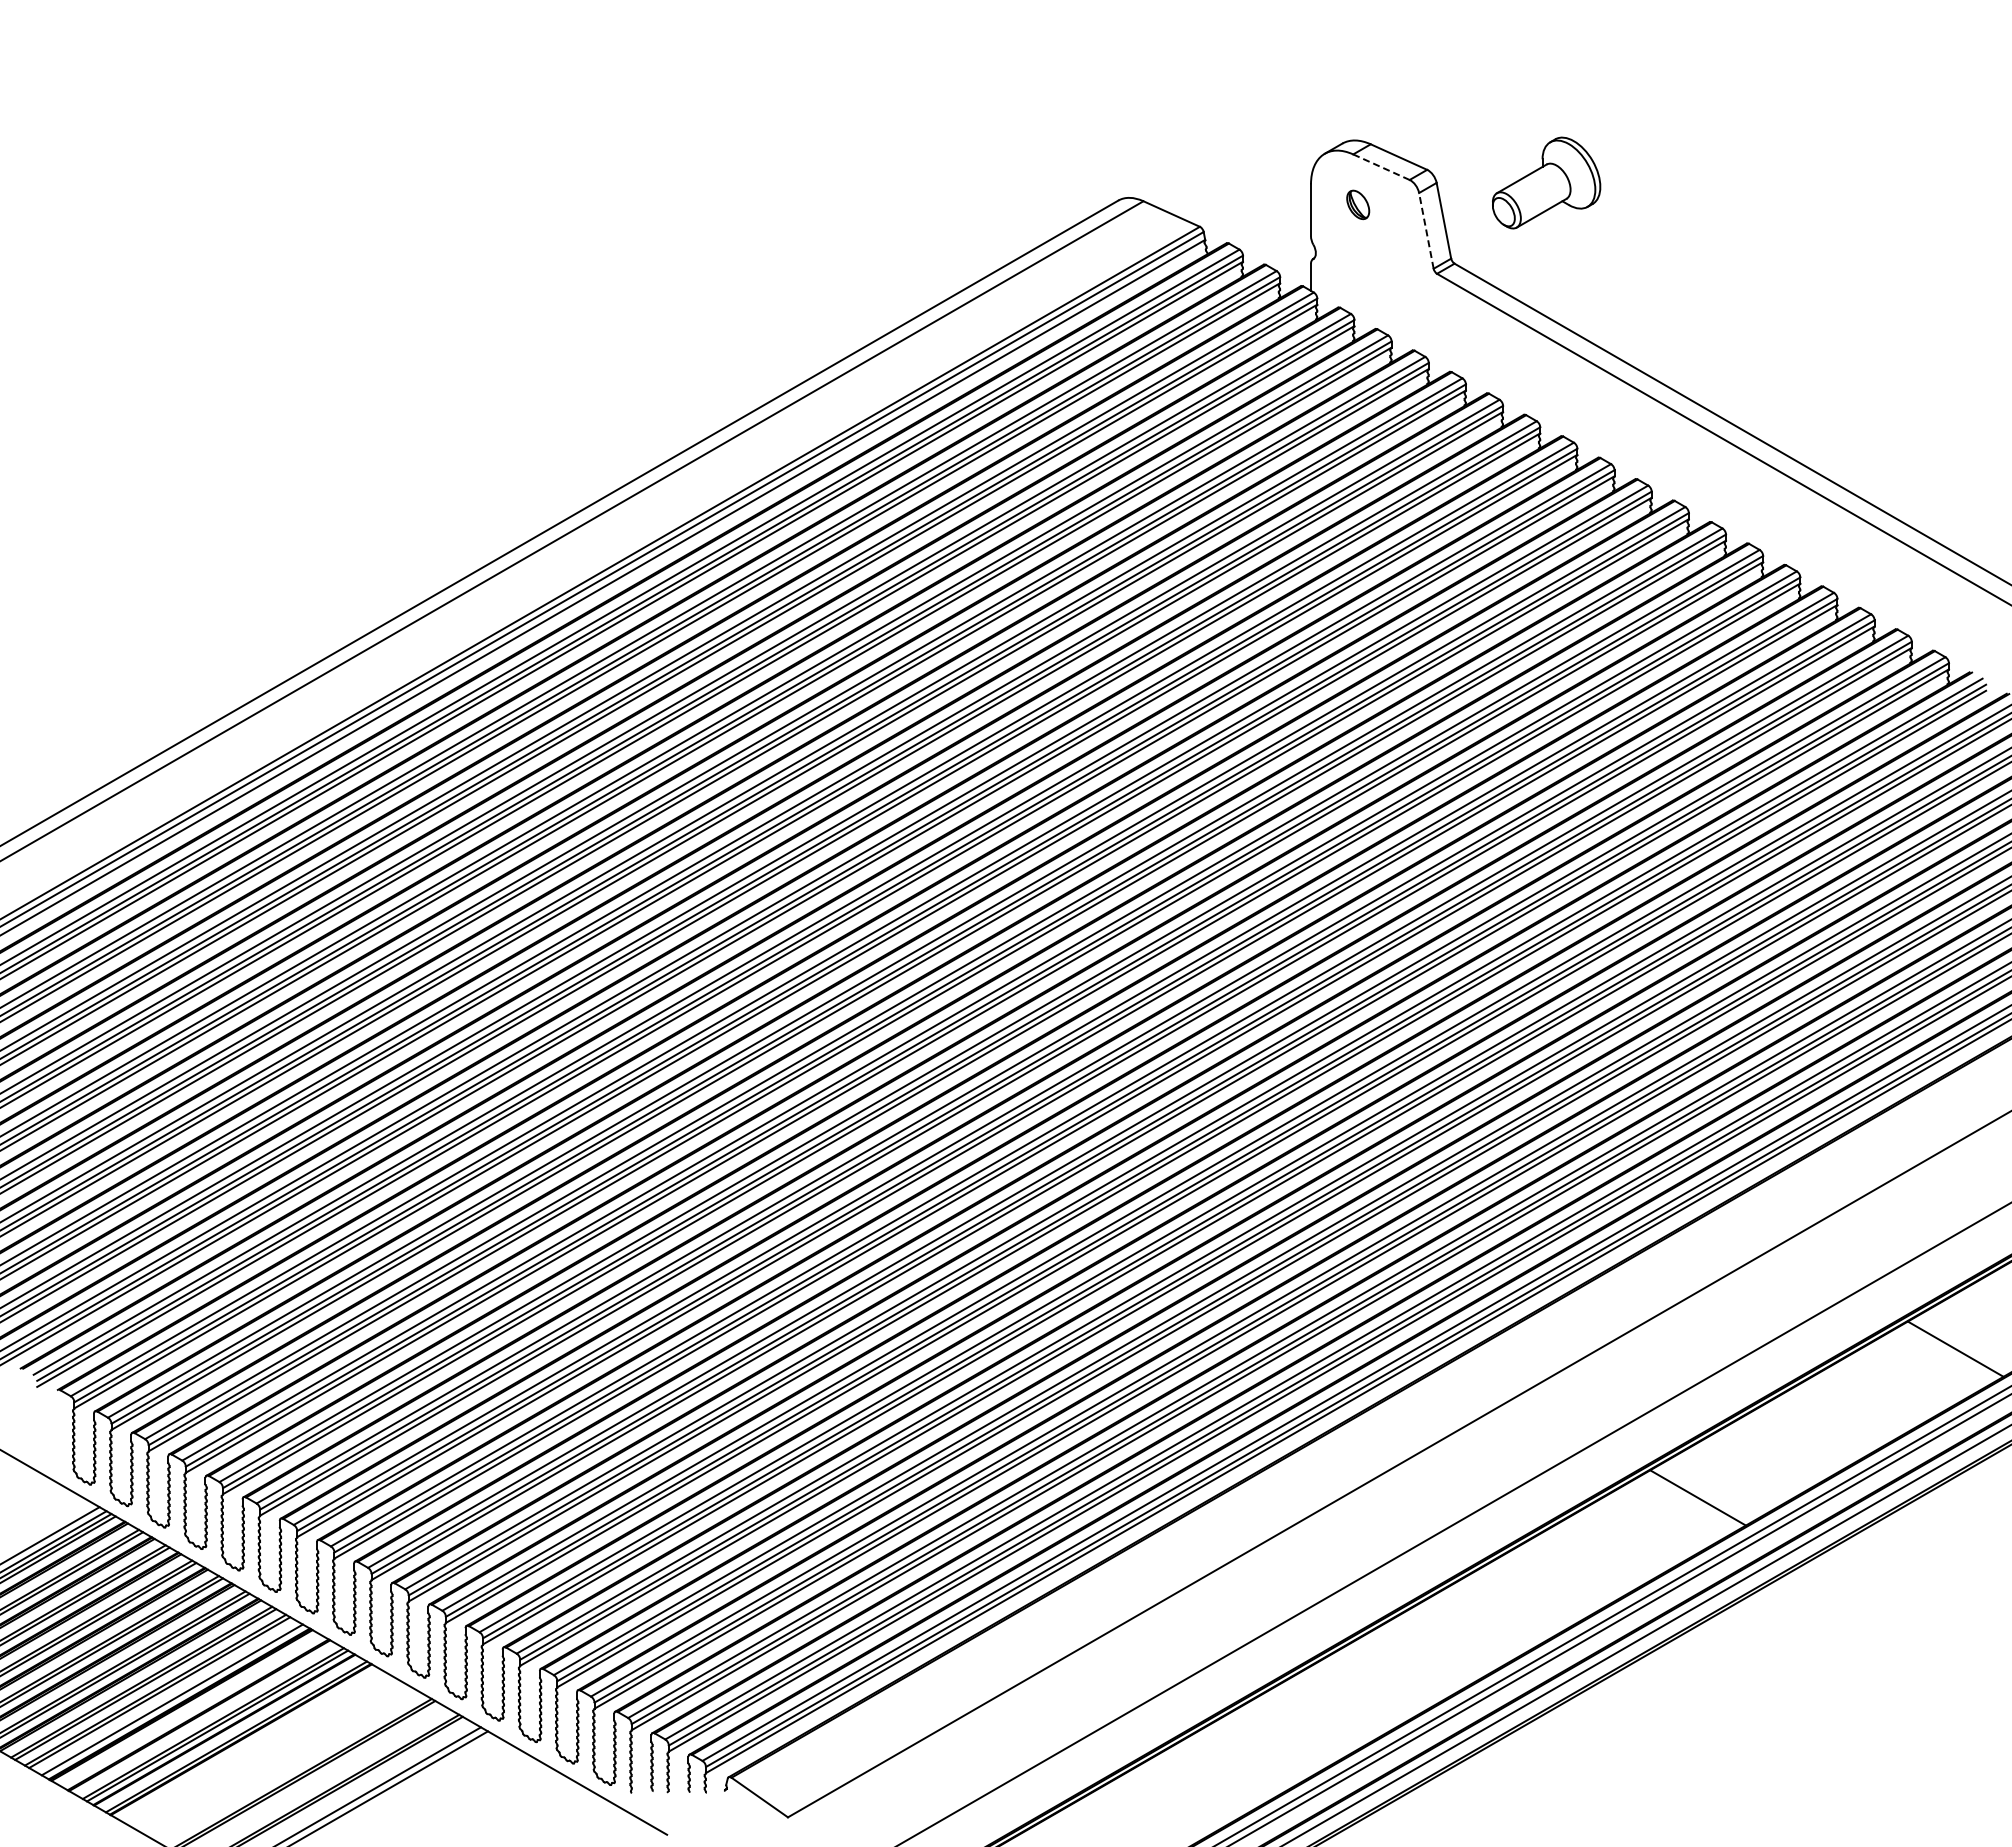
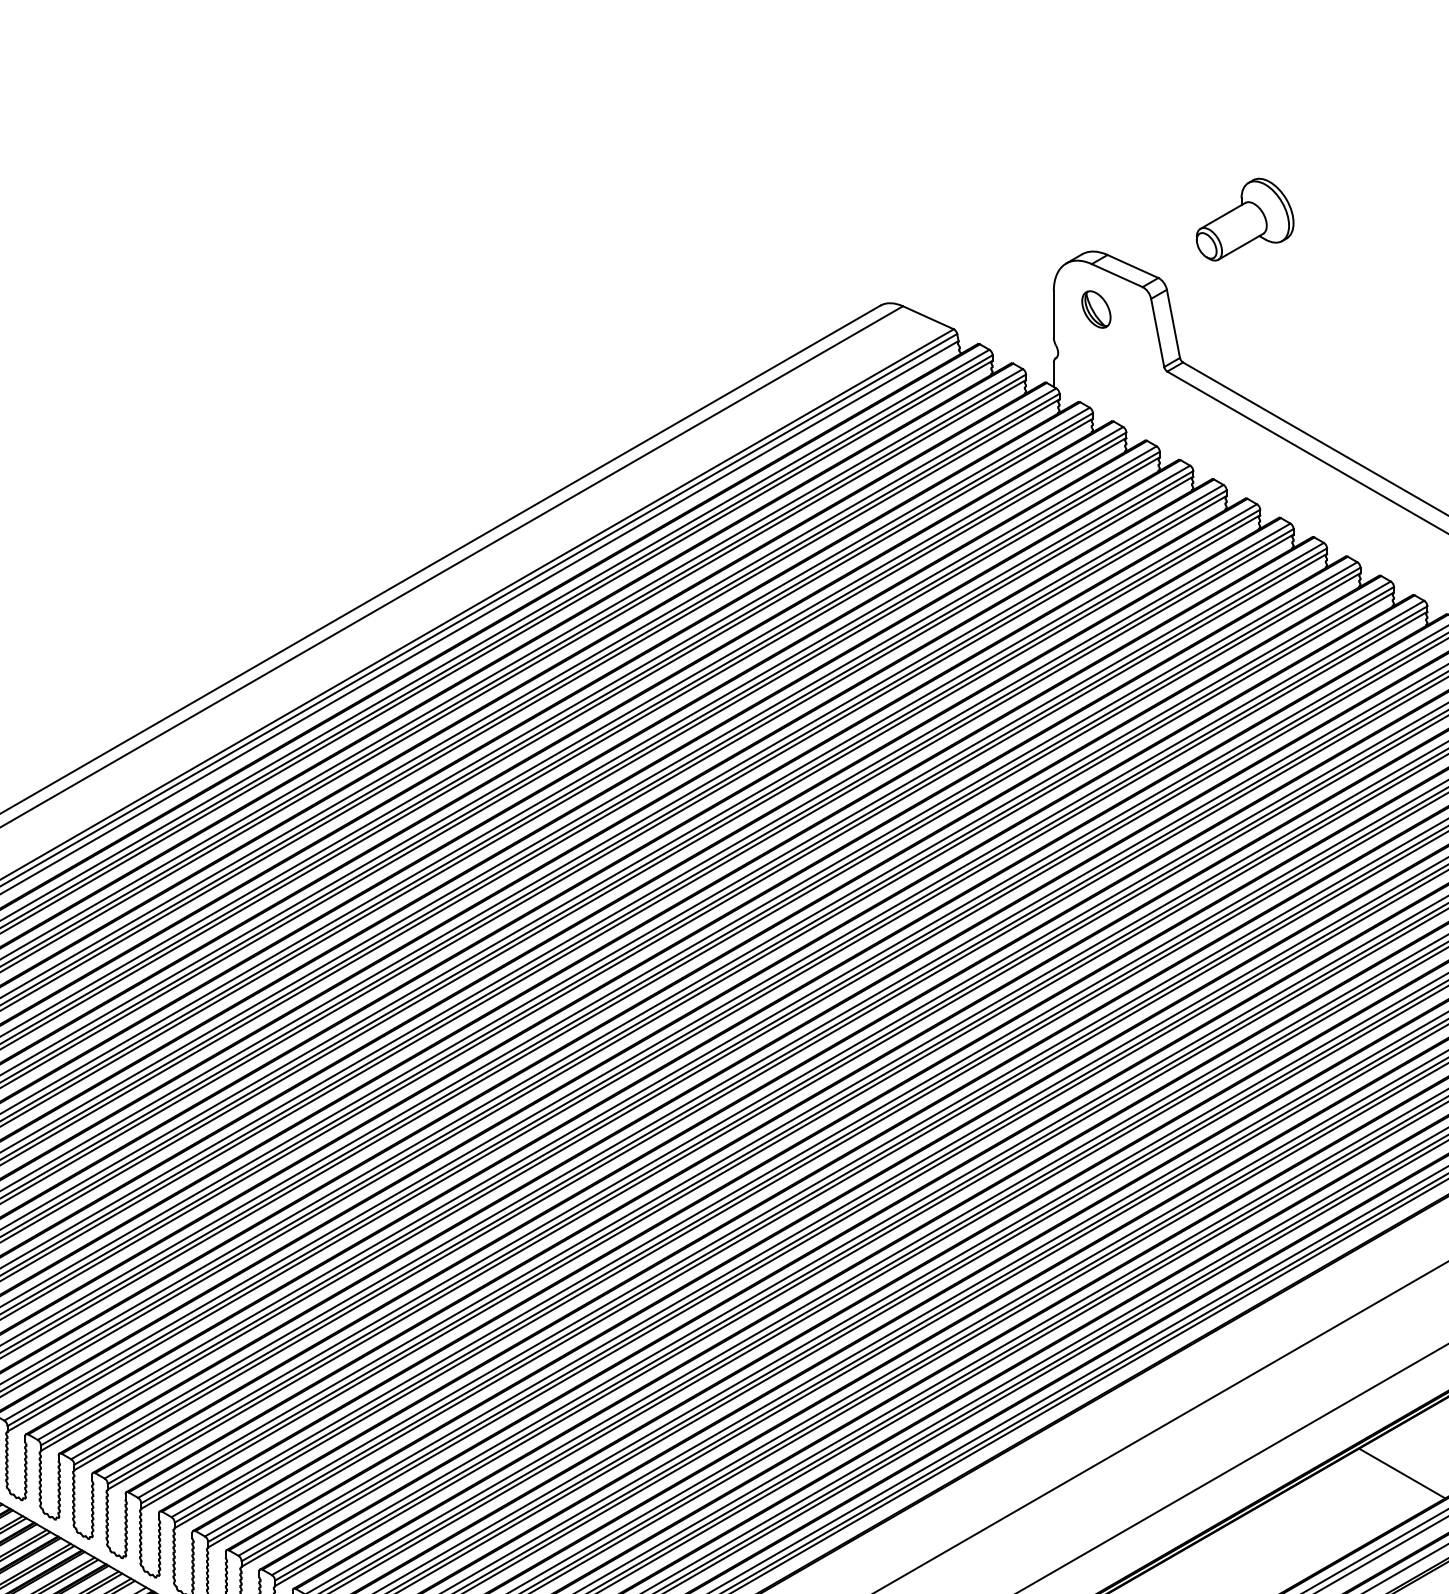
line: (1381, 167) -> (1117, 275), dashed -> solid
part: (1546, 182) -> (1245, 219), moved
part: (1357, 204) -> (1095, 309), size x1.43
line: (1426, 230) -> (1157, 332), dashed -> solid

